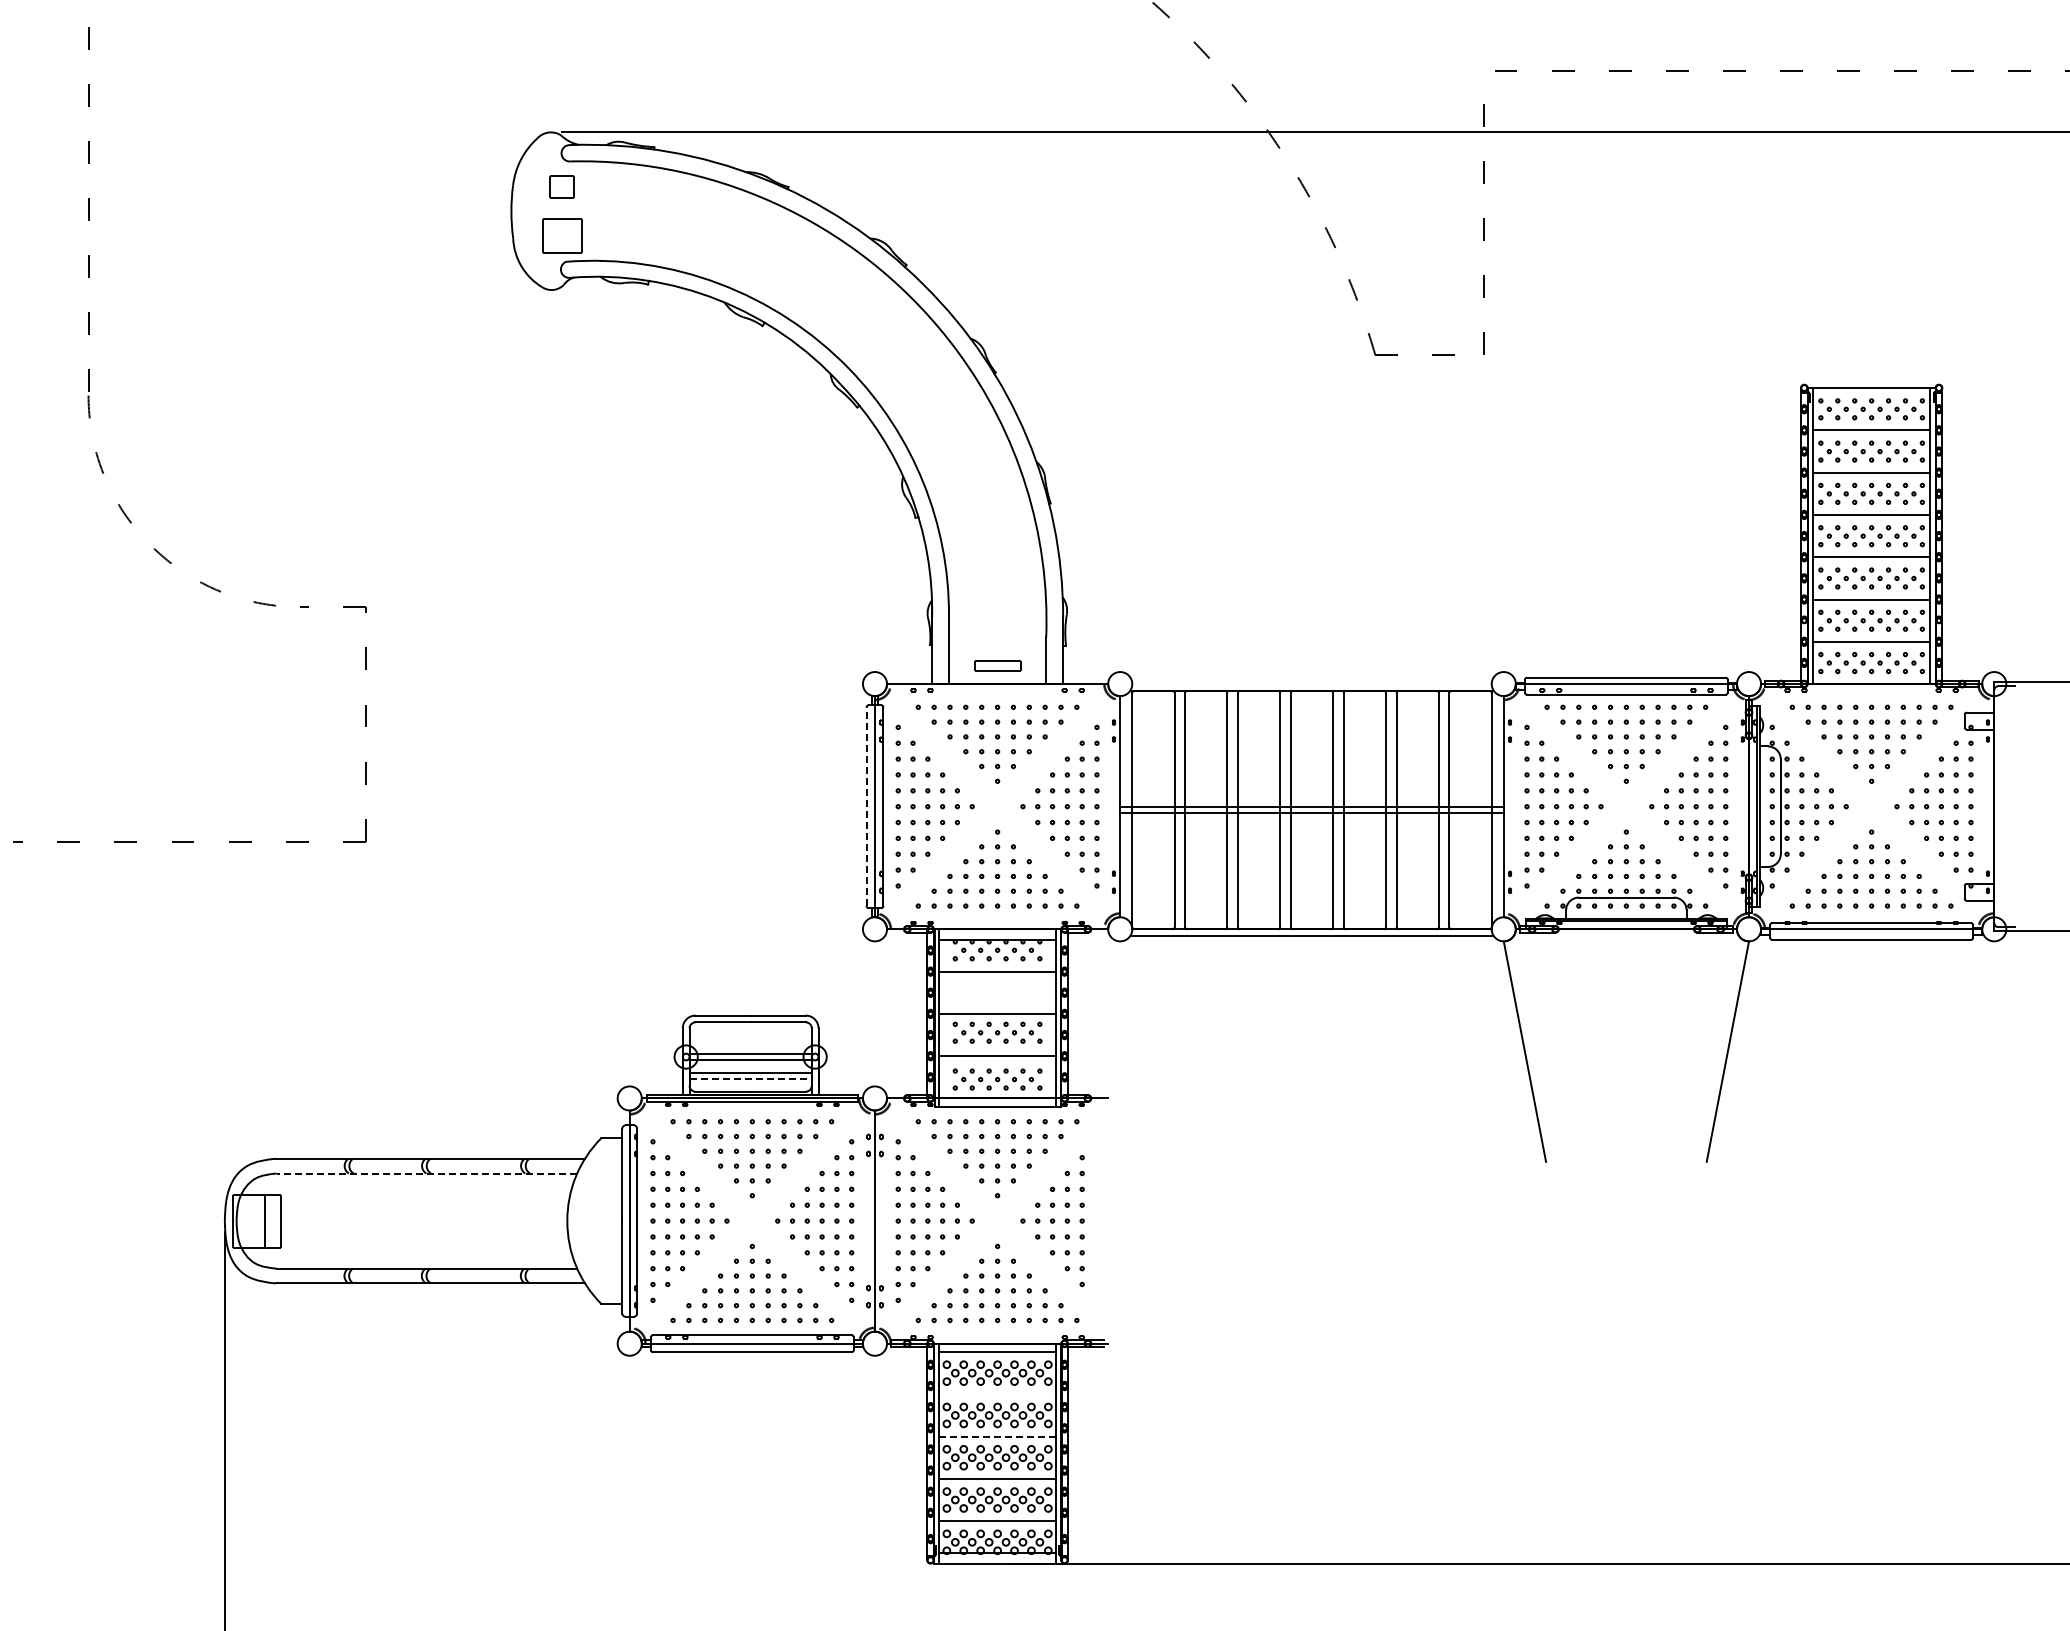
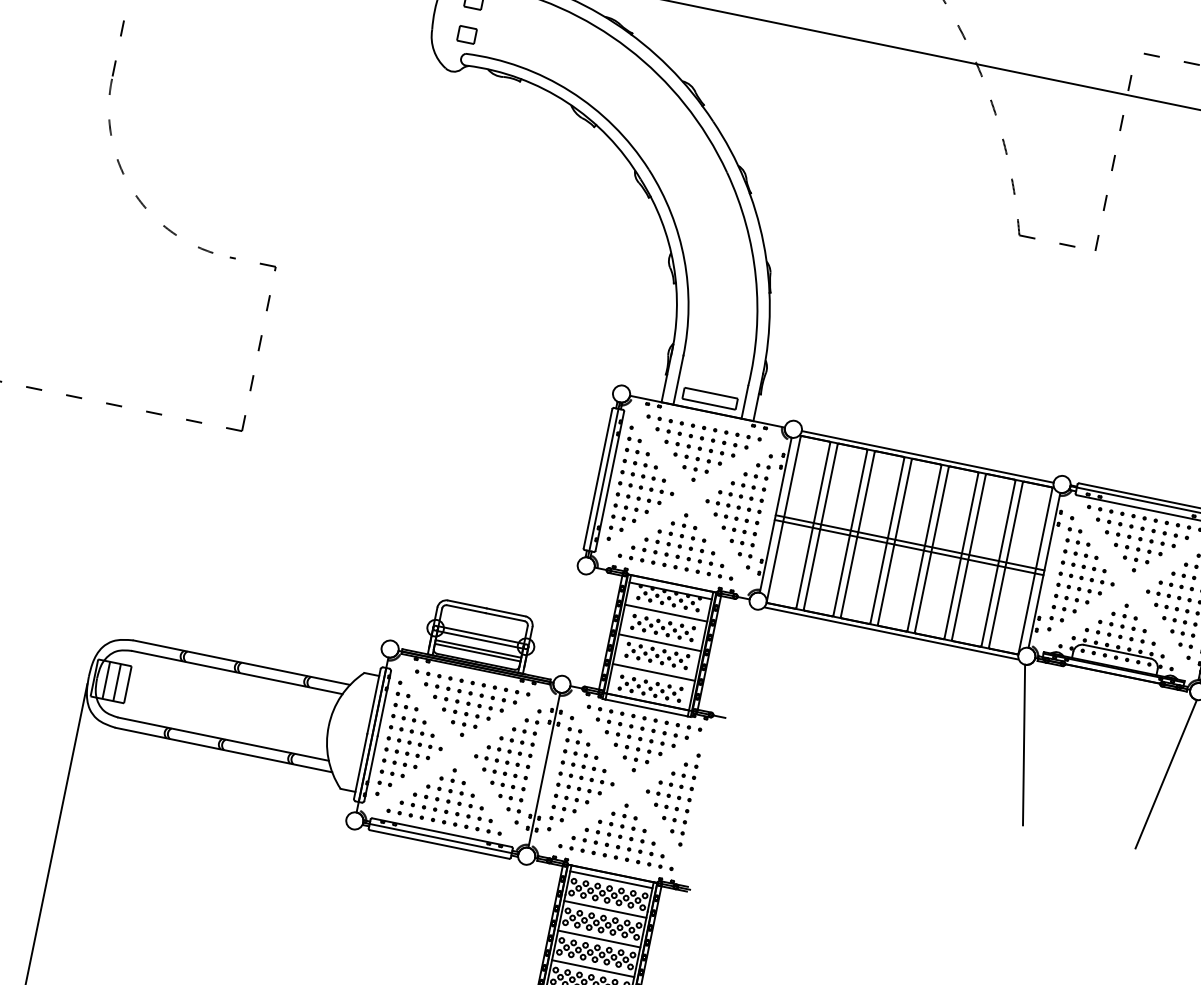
part: (561, 235) -> (466, 34), size x0.62
part: (997, 665) -> (710, 398), size x1.67
line: (1311, 684) -> (927, 457), added
line: (866, 806) -> (598, 478), dashed -> solid
part: (997, 992) -> (663, 627), added
line: (751, 1078) -> (478, 652), dashed -> solid
line: (426, 1173) -> (236, 672), dashed -> solid
line: (249, 1220) -> (106, 679), added
line: (997, 1394) -> (605, 909), added
line: (997, 1436) -> (599, 938), dashed -> solid

